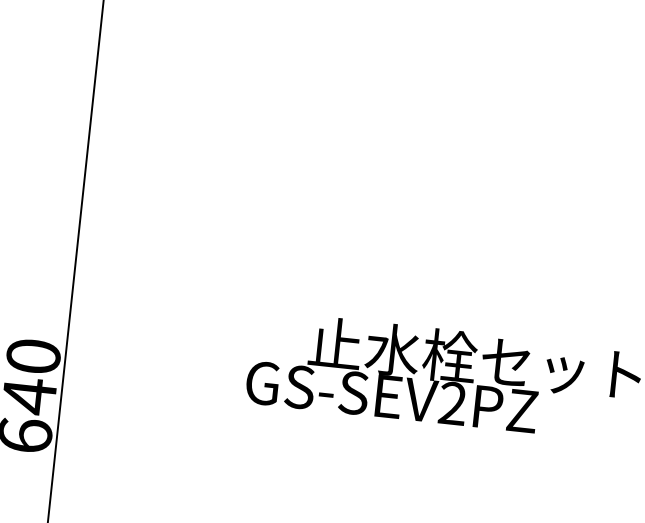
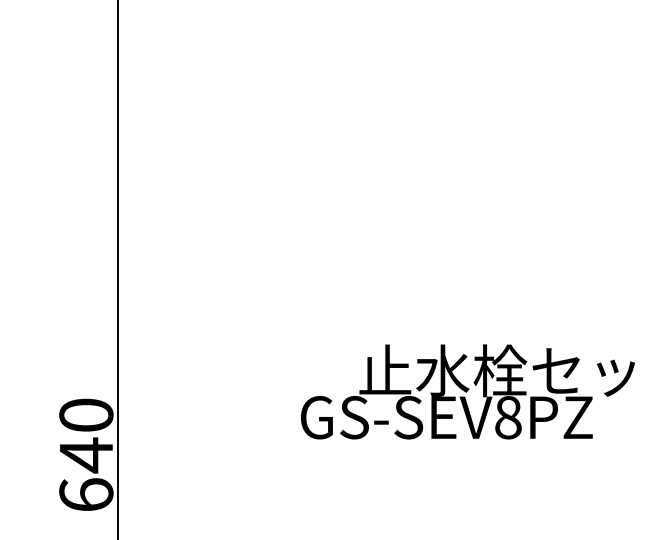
text: (453, 403) -> (508, 417), GS-SEV2PZ -> GS-SEV8PZ

